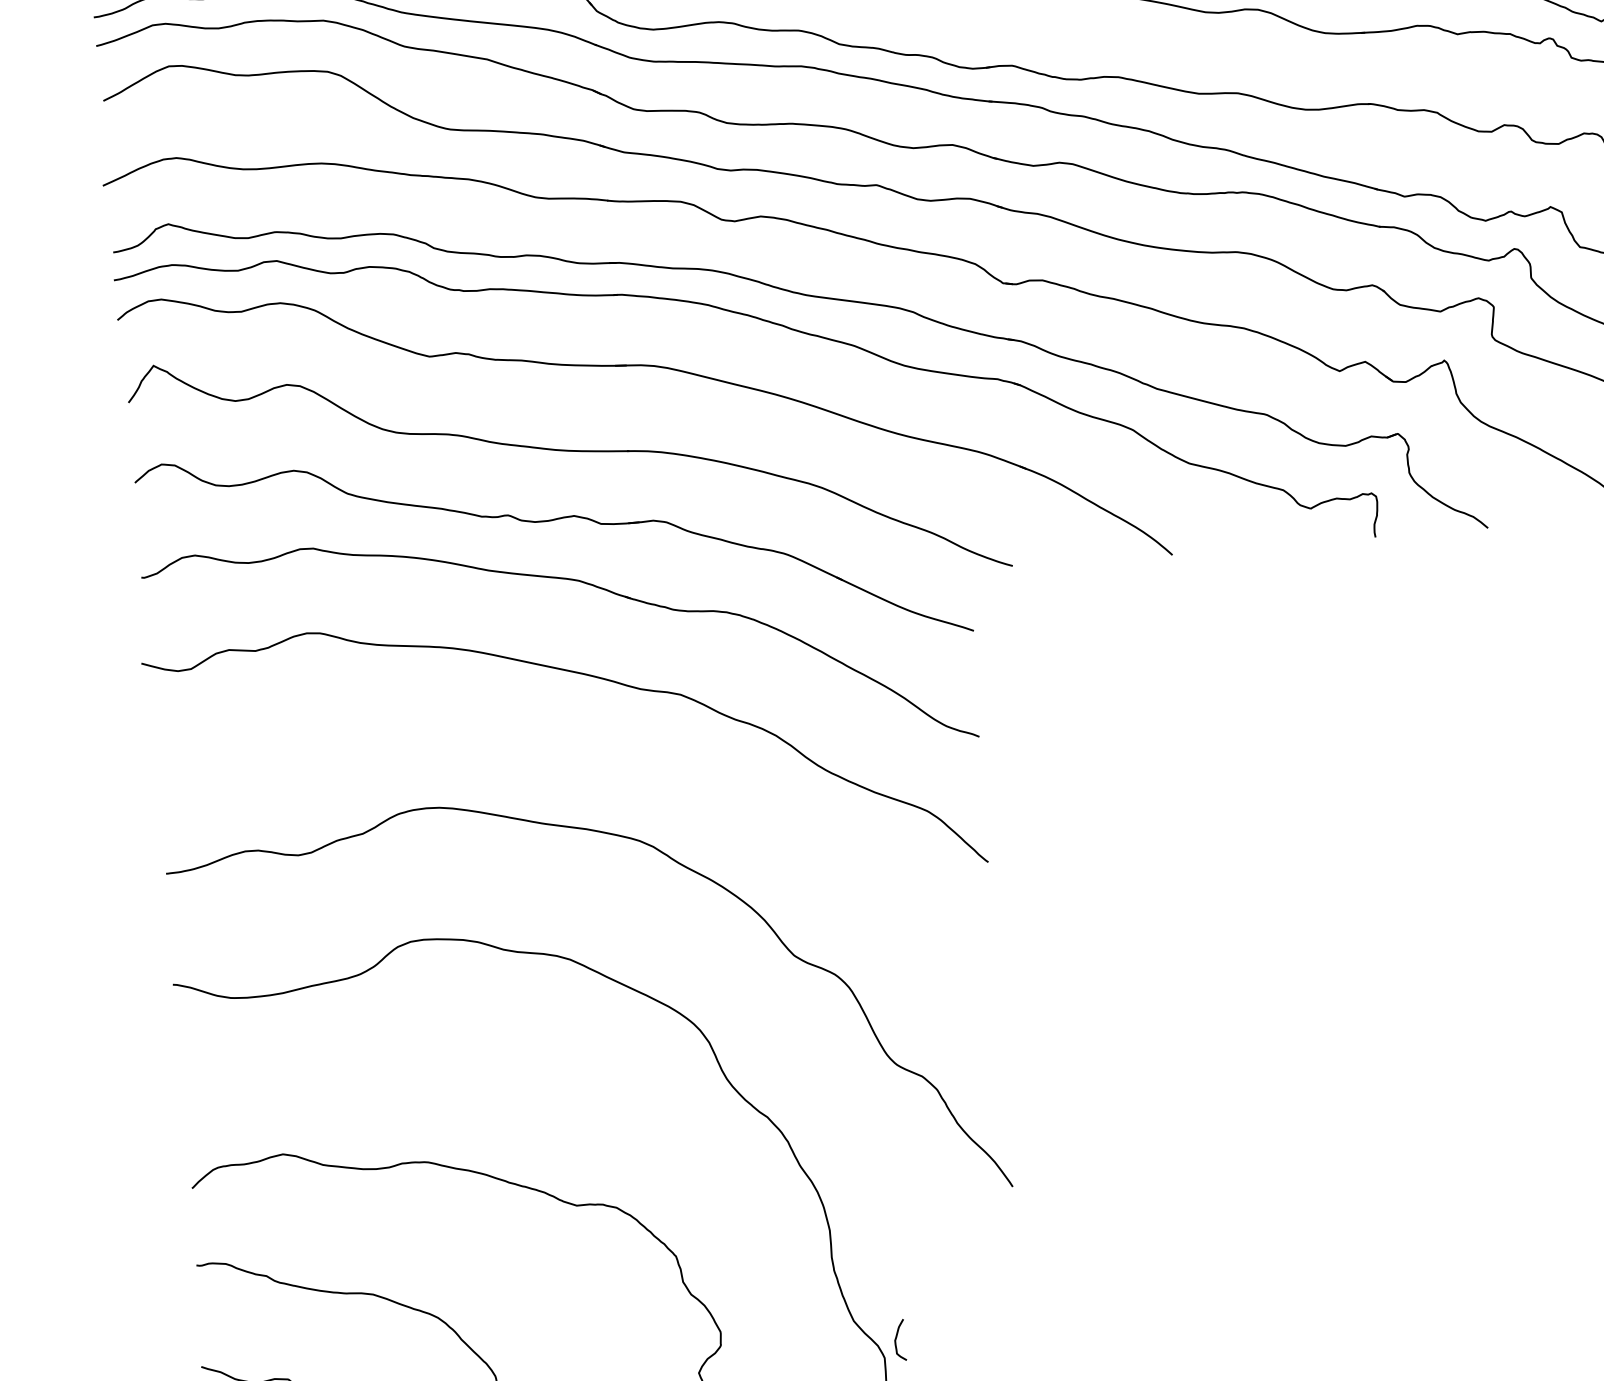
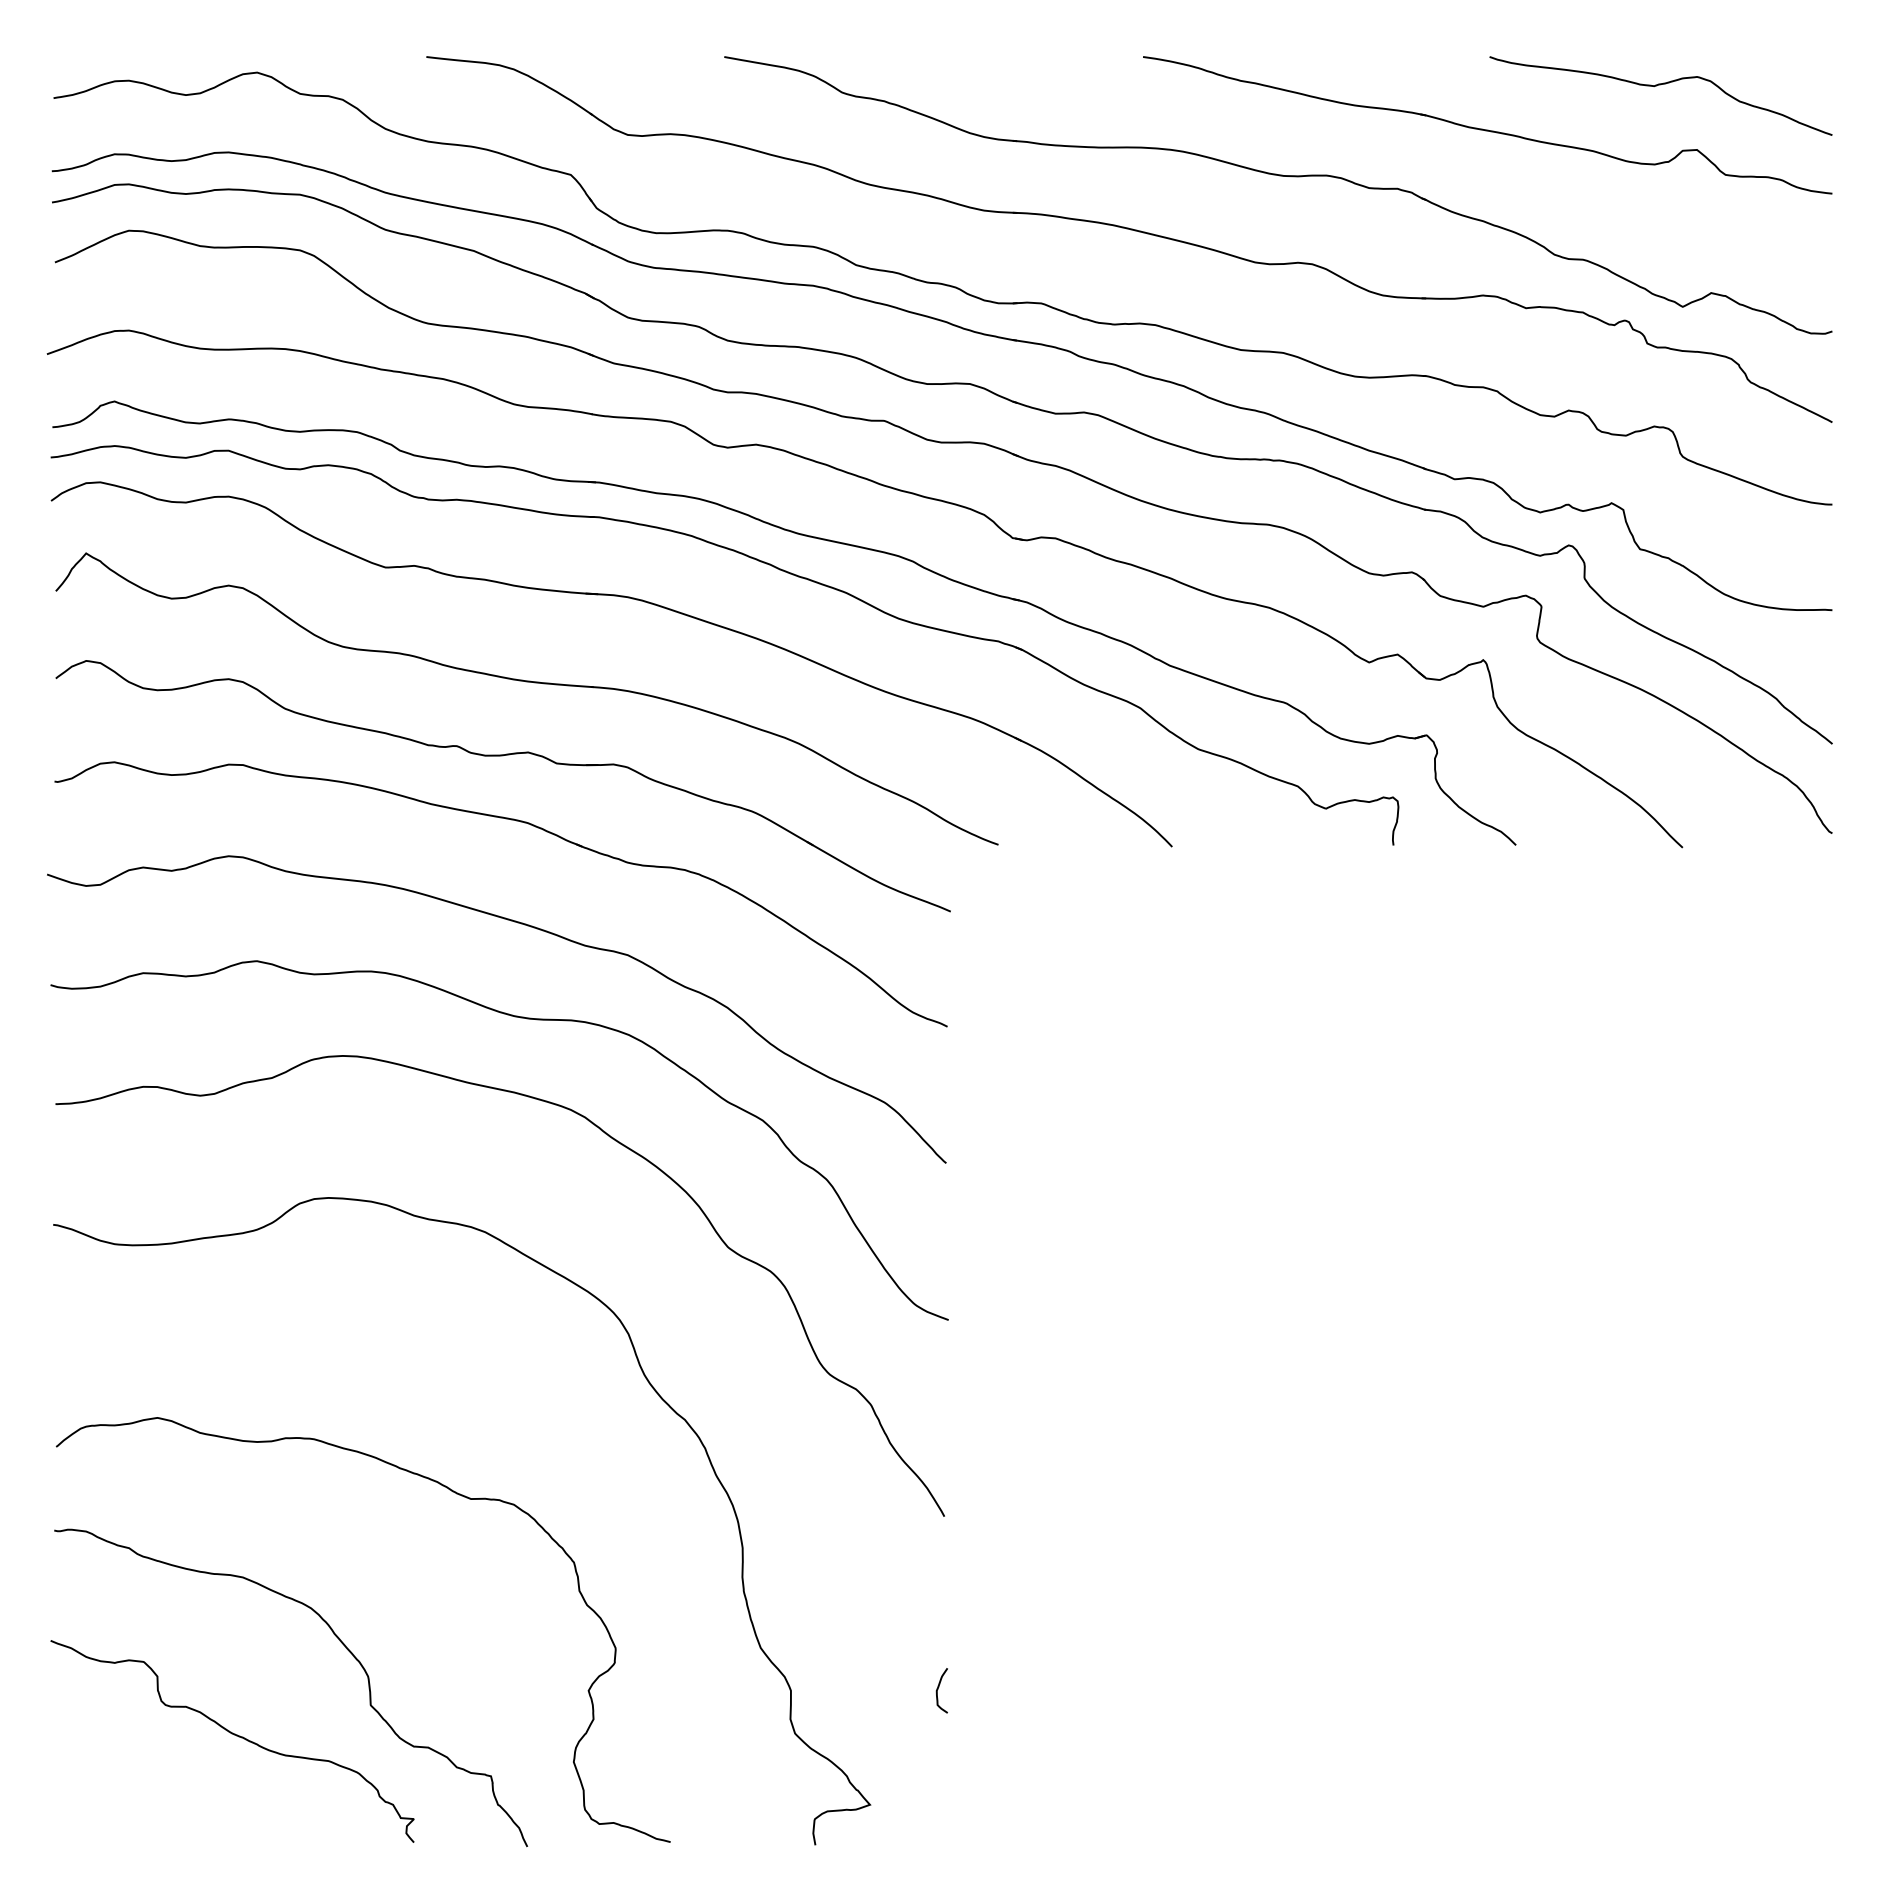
curve: (586, 760) -> (520, 1018), added
curve: (896, 1339) -> (938, 1689), moved

